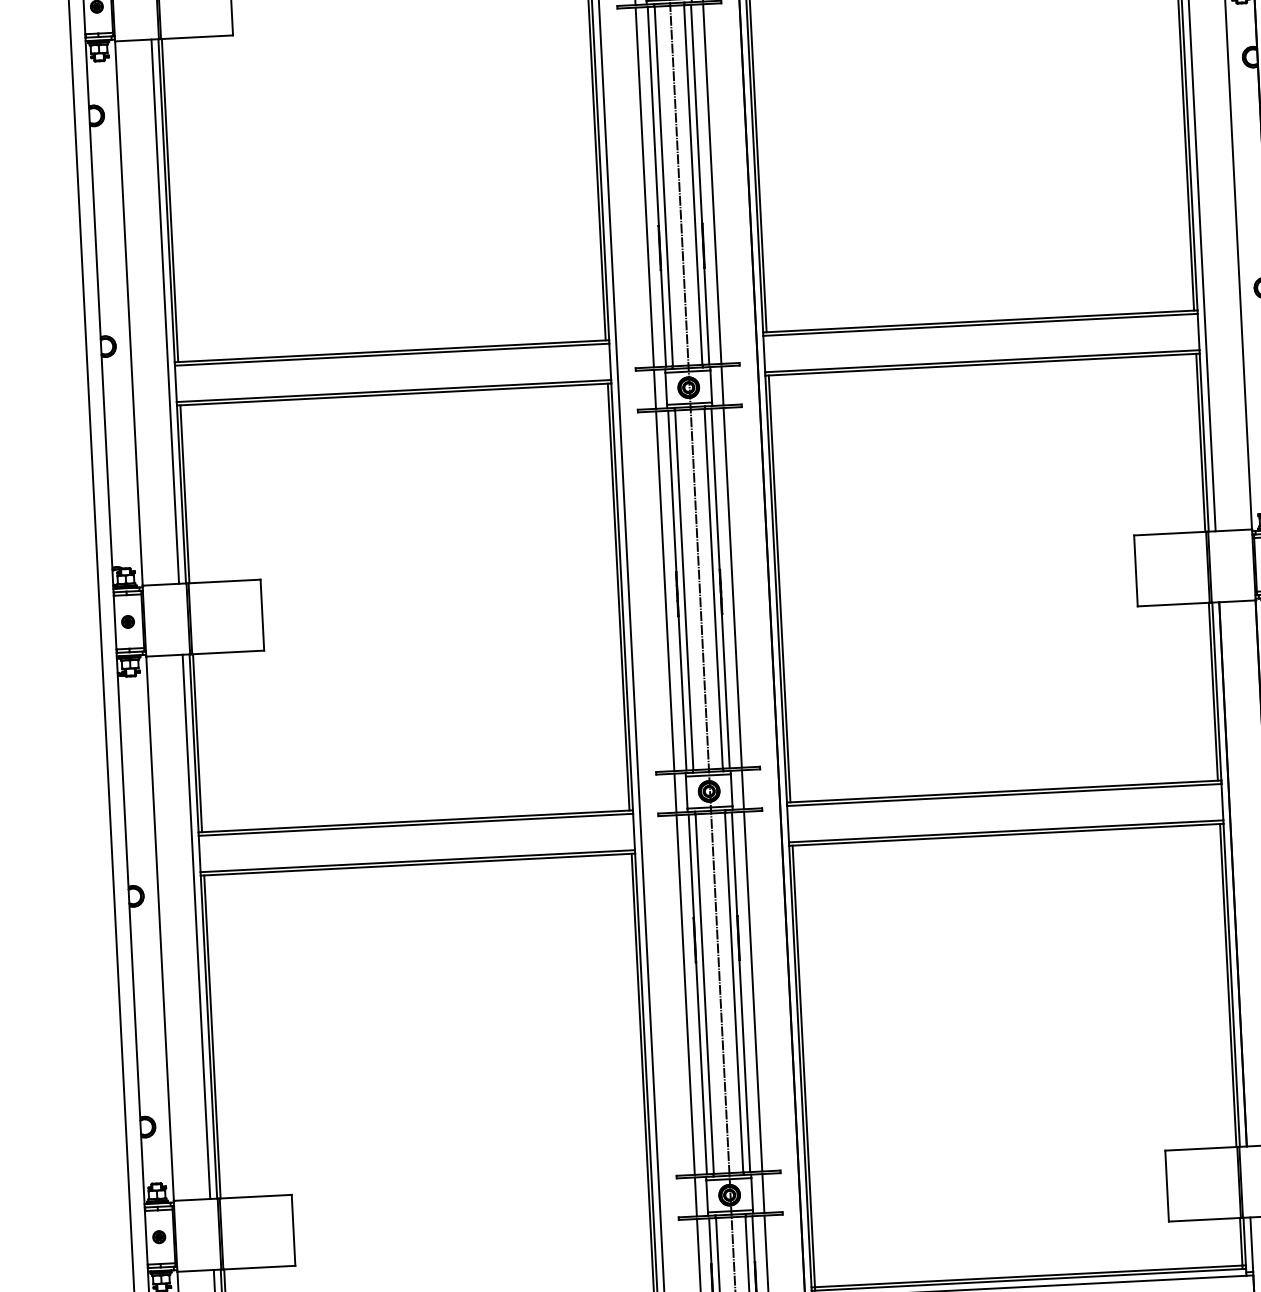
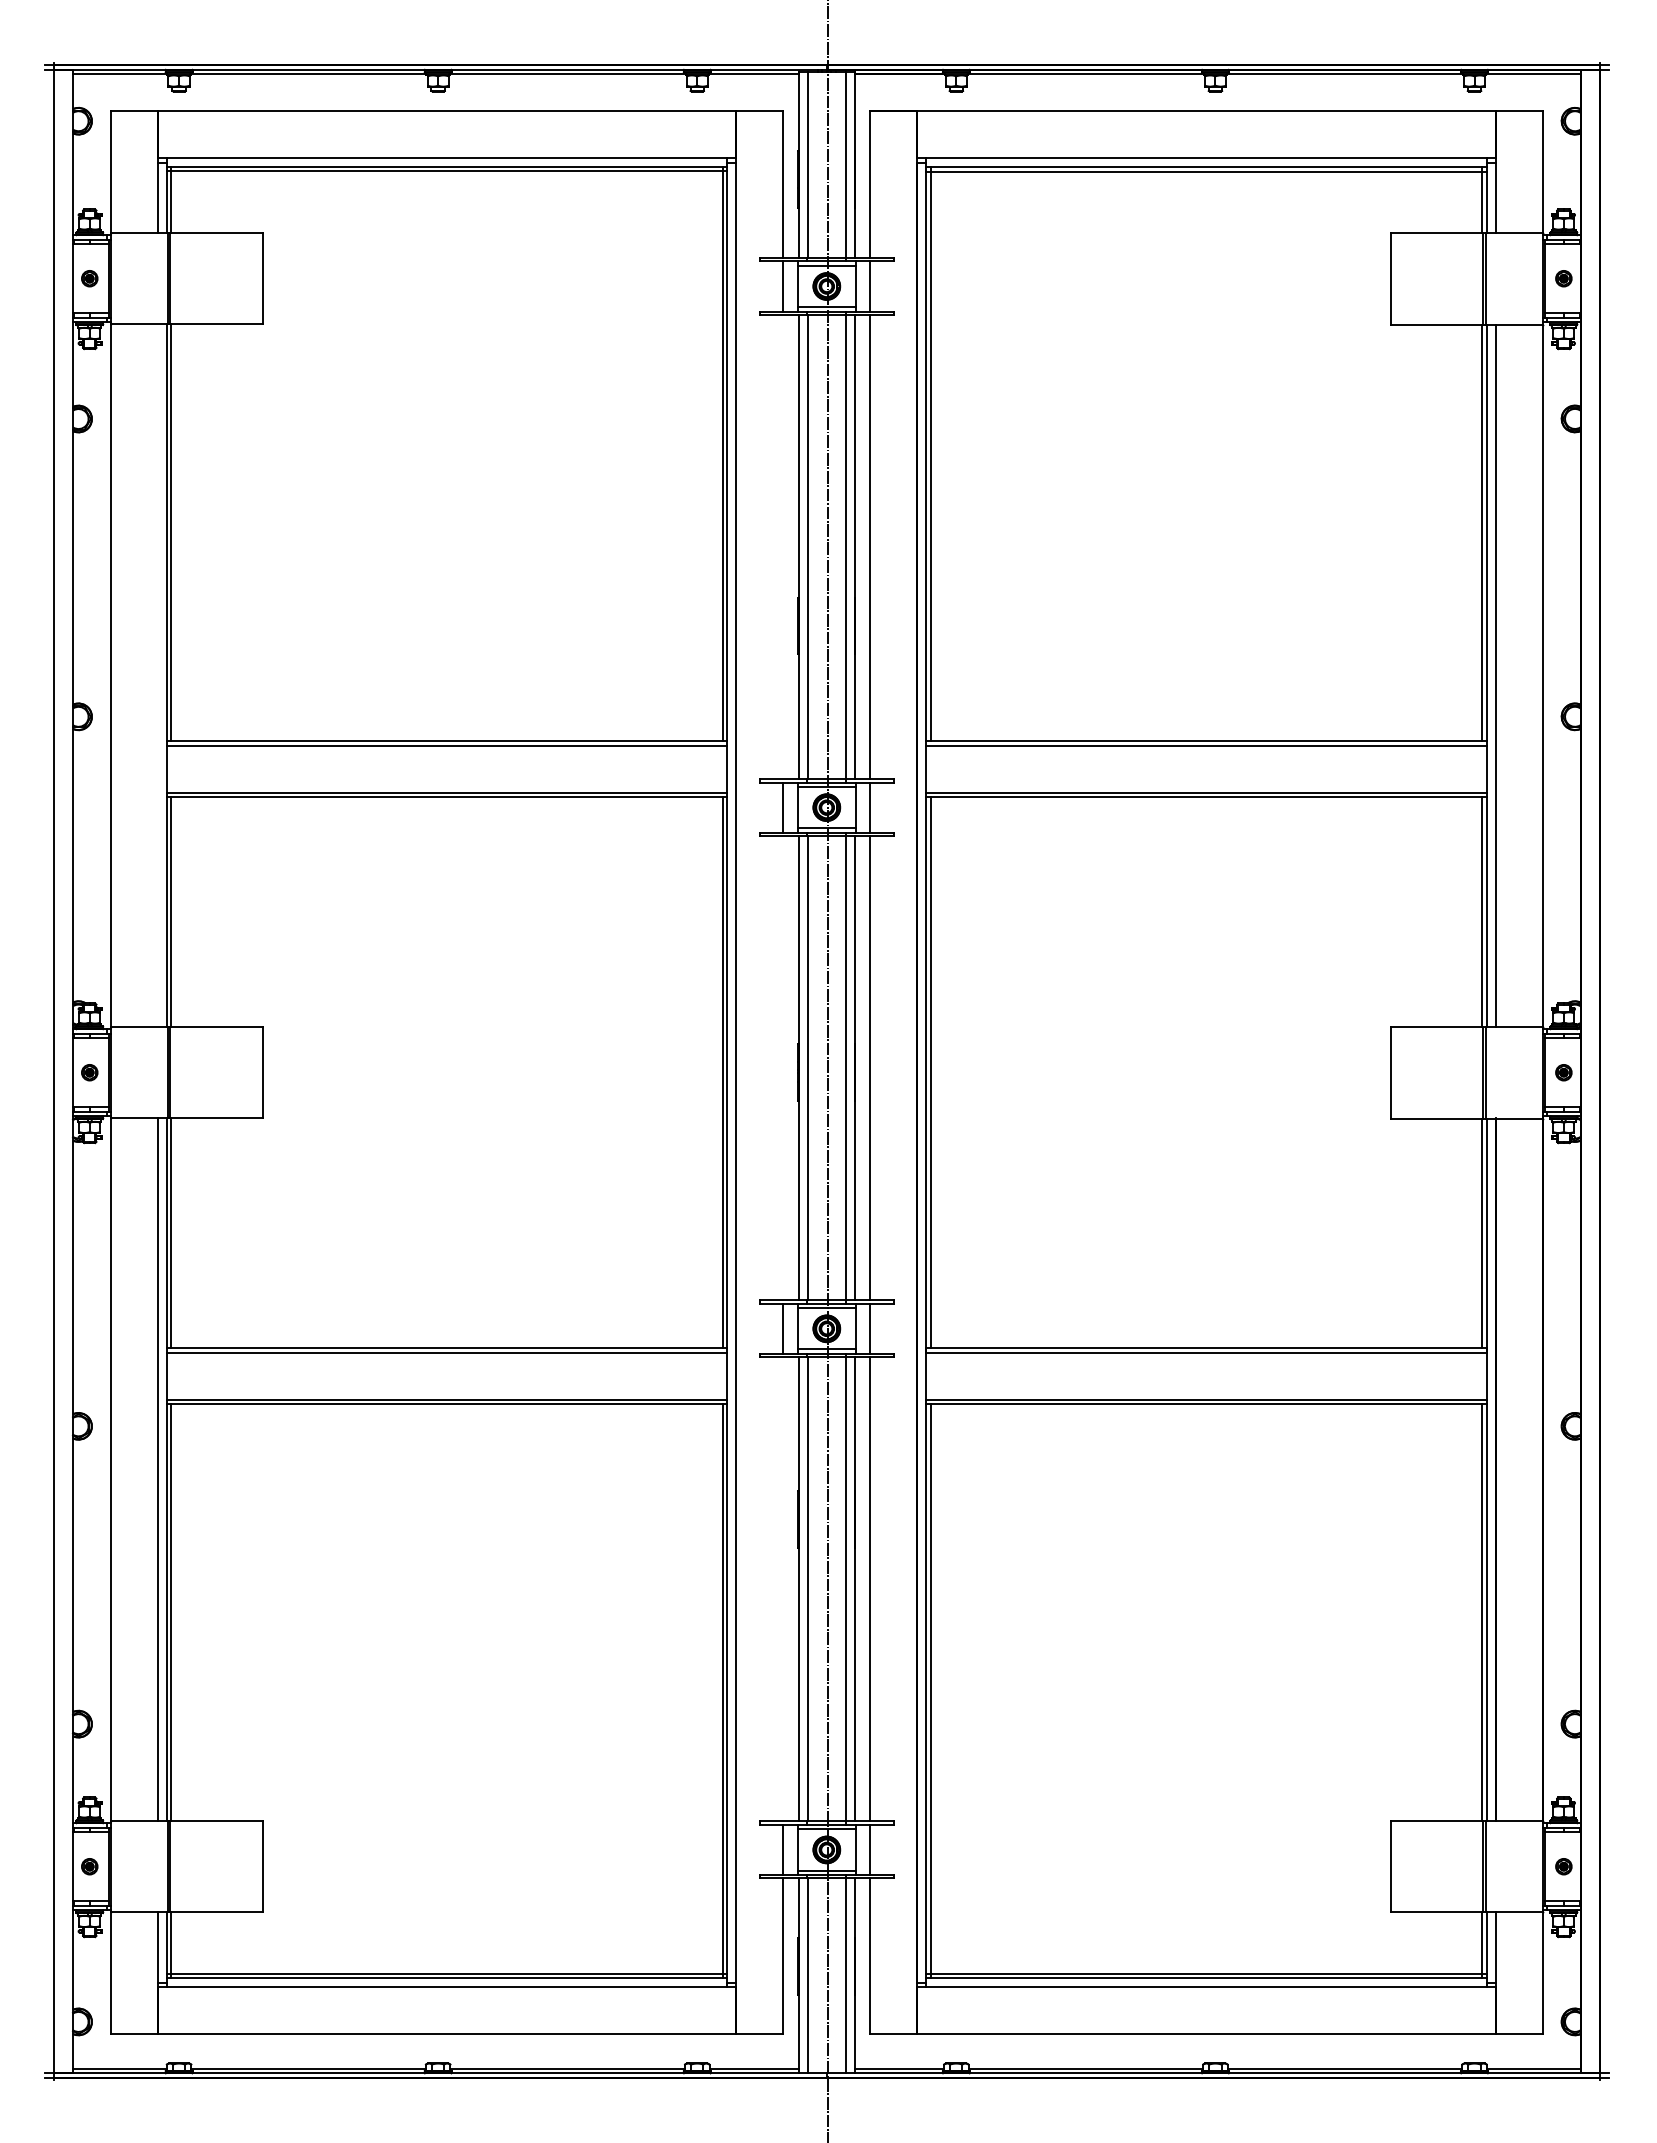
line: (644, 187) -> (783, 546), removed
line: (164, 311) -> (157, 675), removed
line: (665, 591) -> (783, 1068), removed
line: (685, 995) -> (783, 1589), removed

